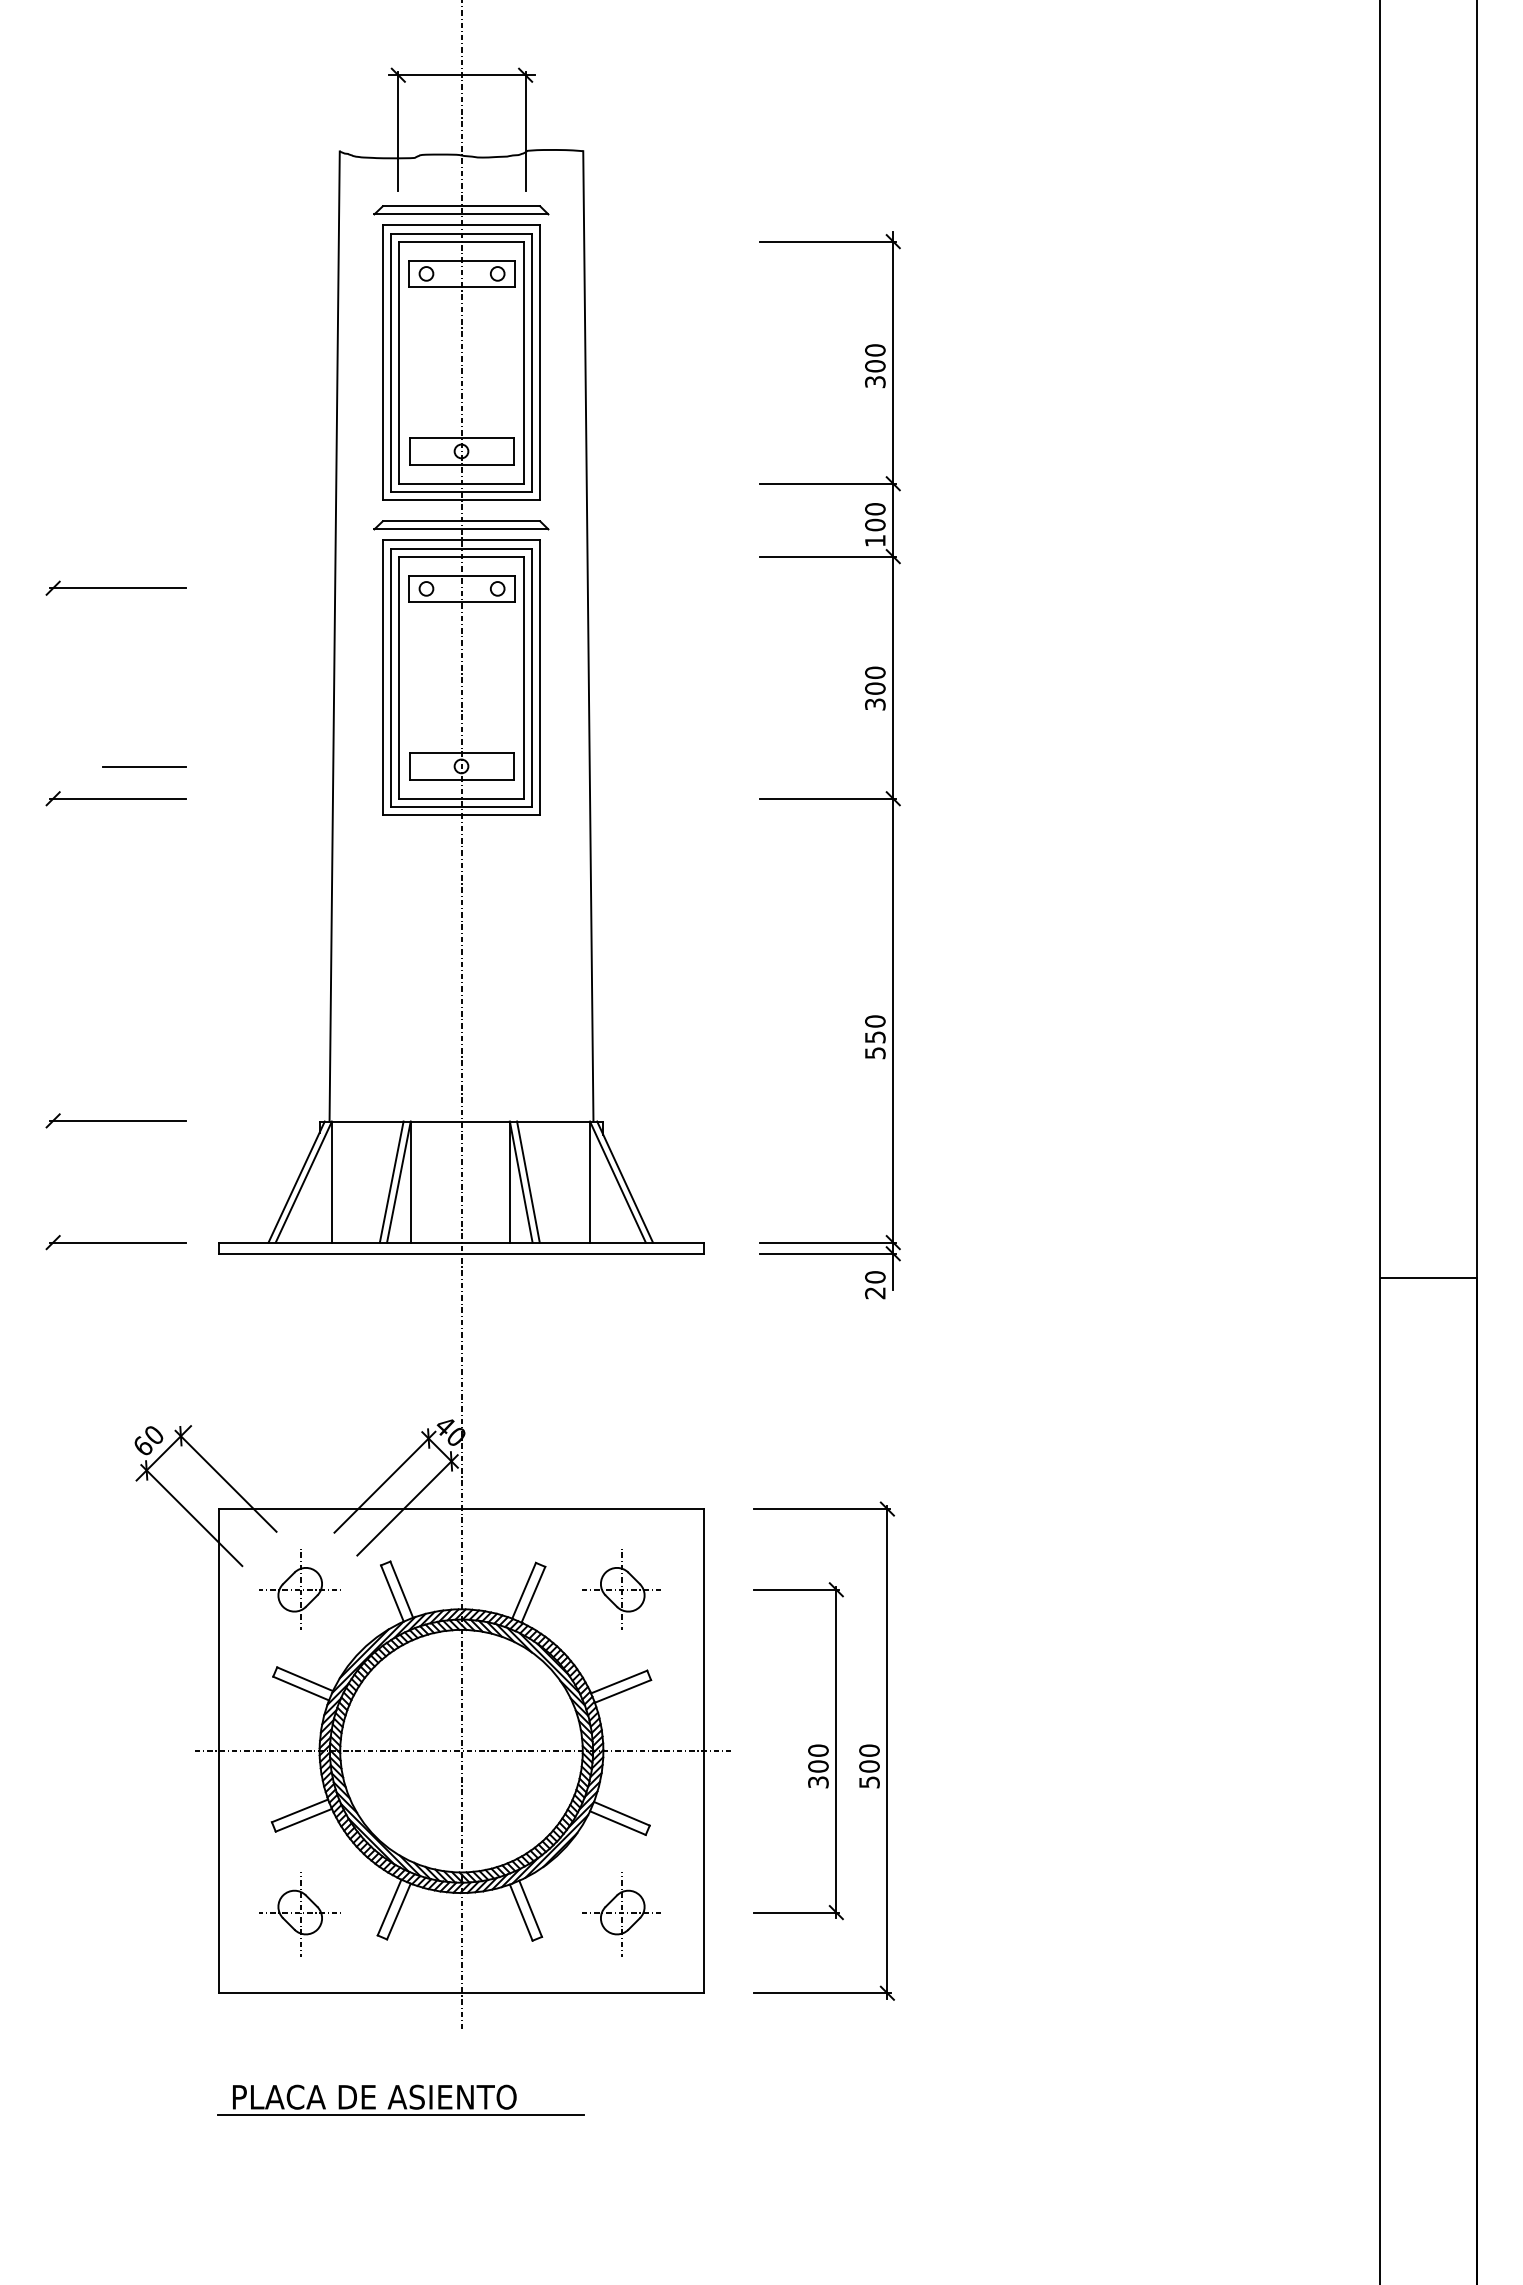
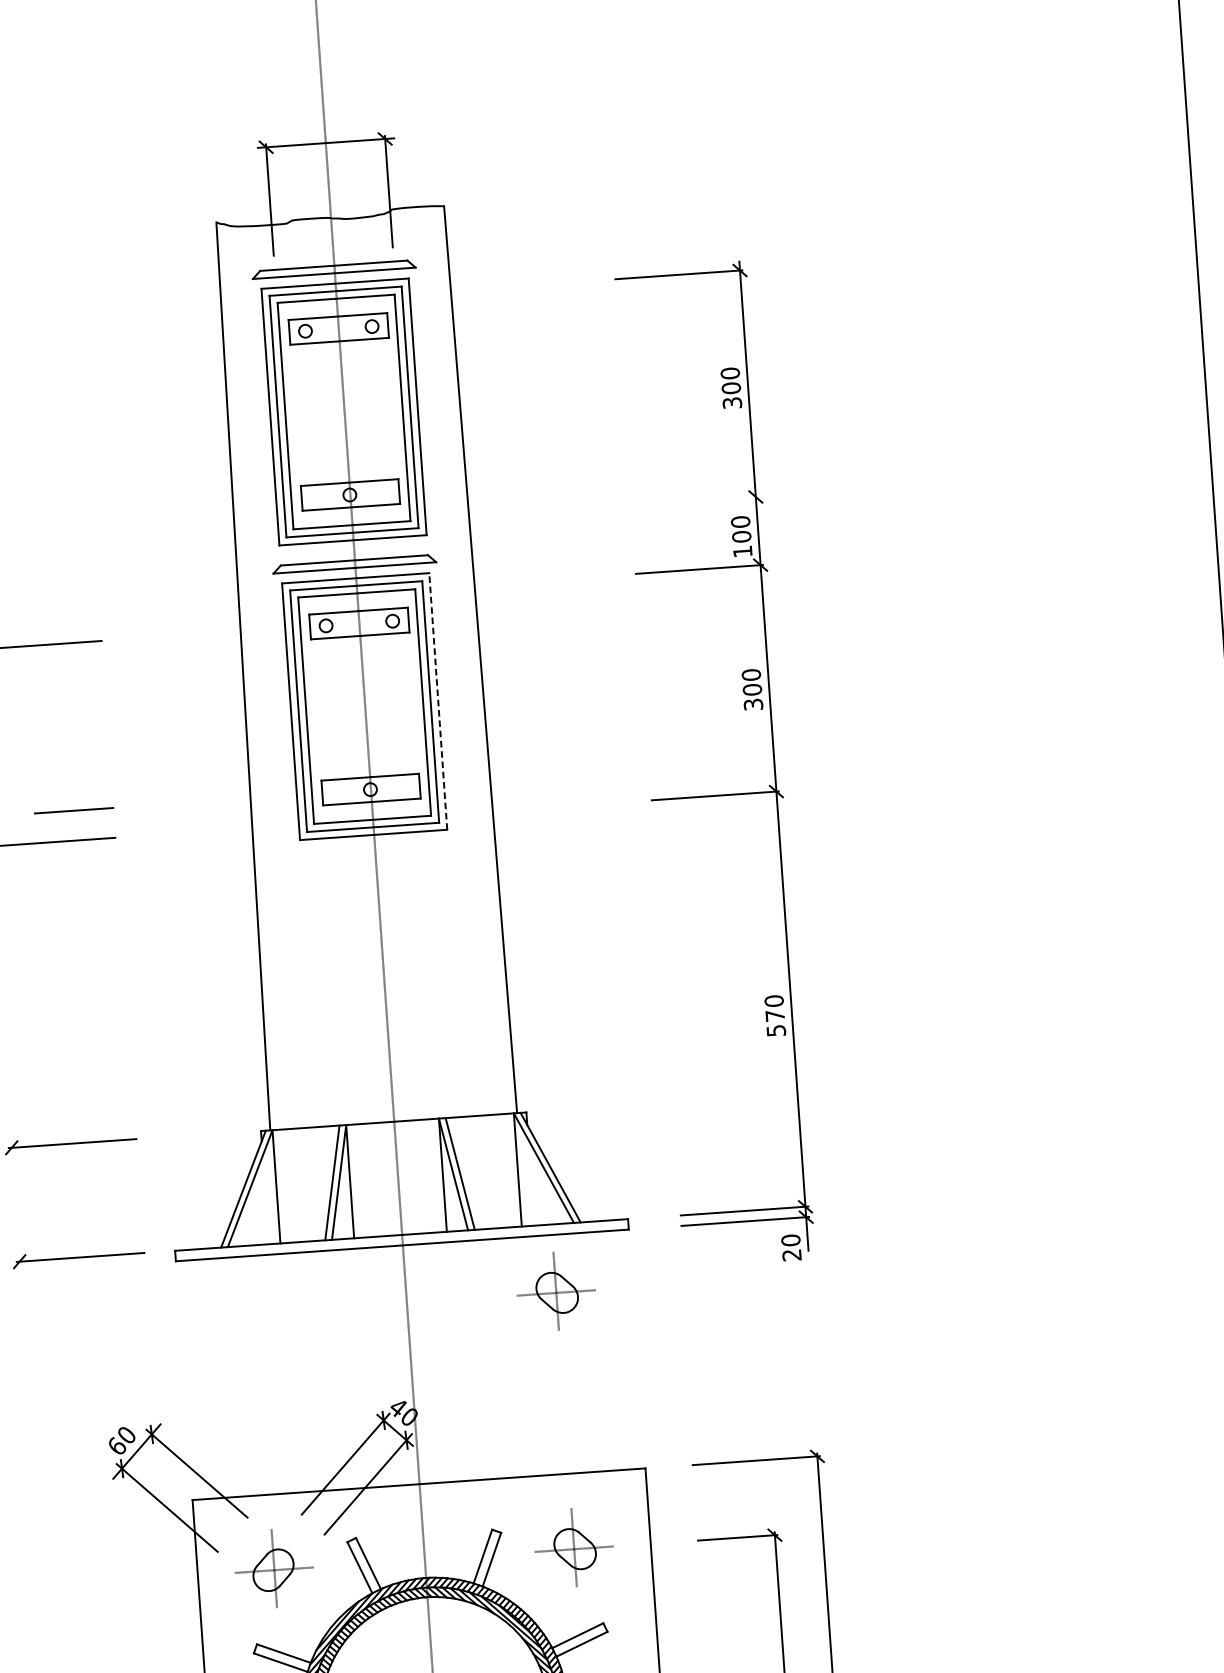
line: (827, 483) -> (694, 501), removed
line: (540, 677) -> (438, 701), solid -> dashed
text: (875, 1037) -> (775, 1016), 550 -> 570
part: (621, 1315) -> (556, 1292), added

